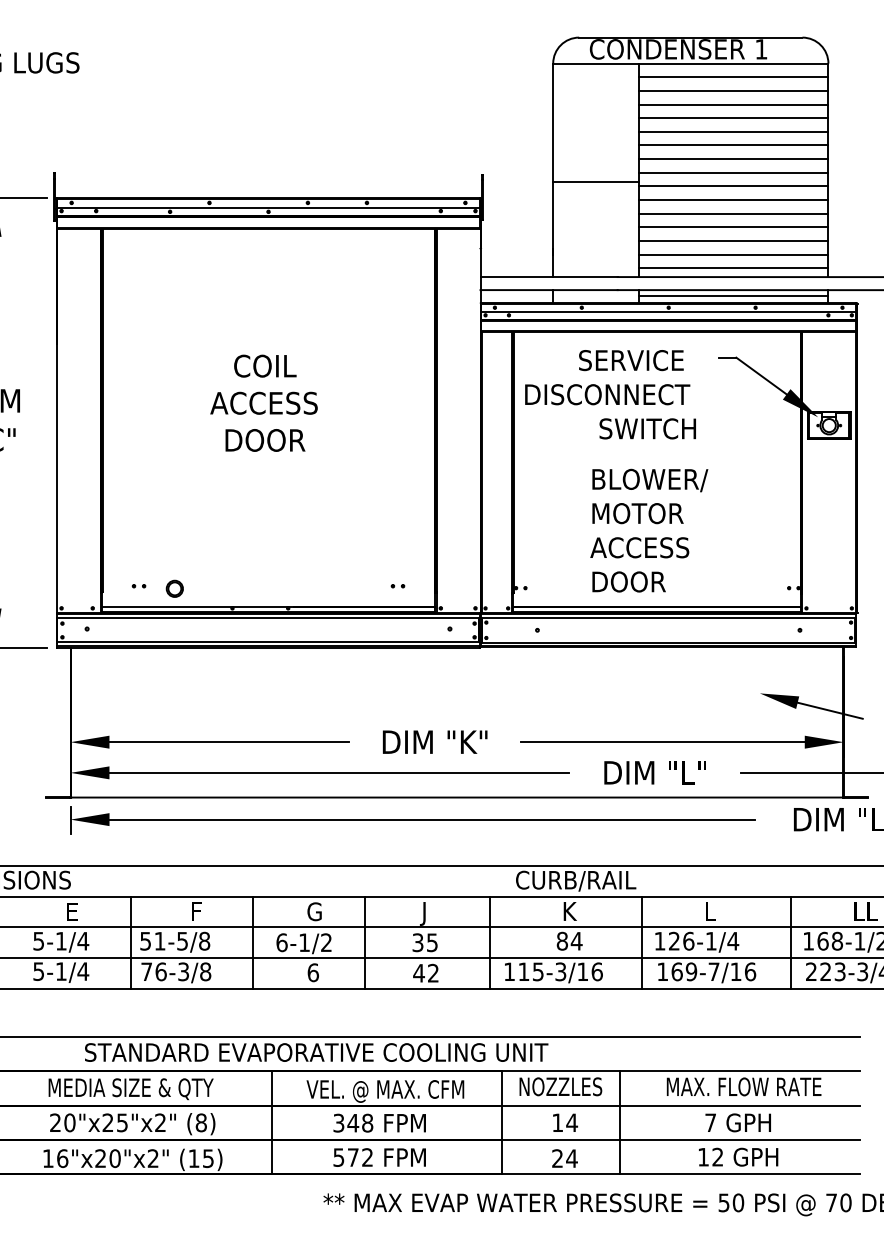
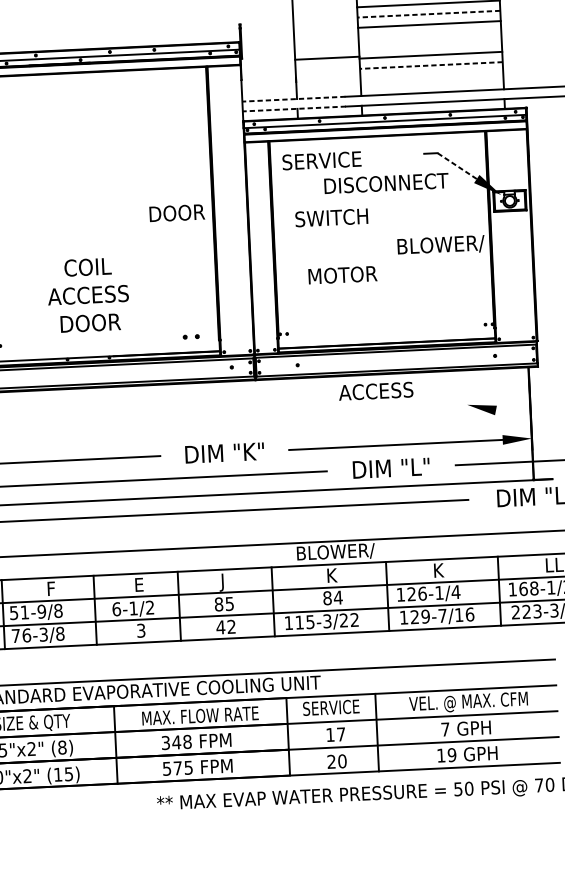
line: (733, 172) -> (428, 14), solid -> dashed
line: (595, 181) -> (326, 58), moved
line: (733, 200) -> (429, 35), removed
line: (733, 213) -> (430, 44), removed
line: (733, 240) -> (431, 65), solid -> dashed
line: (733, 254) -> (431, 75), removed
line: (733, 268) -> (432, 86), removed
line: (549, 277) -> (294, 99), solid -> dashed
line: (549, 290) -> (294, 109), solid -> dashed
line: (733, 295) -> (433, 106), removed
text: (631, 360) -> (322, 160), moved
line: (761, 375) -> (457, 165), solid -> dashed
text: (607, 394) -> (386, 183), moved
text: (263, 402) -> (87, 294), moved
text: (647, 428) -> (331, 217), moved
text: (650, 480) -> (441, 245), moved
text: (637, 513) -> (342, 275), moved
text: (639, 547) -> (375, 391), moved
text: (628, 581) -> (176, 212), moved
part: (397, 586) -> (190, 337), size x1.6
circle: (174, 588) -> (23, 346), removed
line: (829, 710) -> (520, 415), removed
text: (576, 880) -> (335, 552), CURB/RAIL -> BLOWER/
text: (314, 911) -> (140, 584), G -> E
text: (711, 911) -> (438, 570), L -> K
text: (182, 940) -> (41, 611), 51-5/8 -> 51-9/8
text: (417, 942) -> (218, 604), 35 -> 85
text: (589, 971) -> (348, 620), 115-3/16 -> 115-3/22
text: (676, 971) -> (414, 616), 169-7/16 -> 129-7/16
text: (312, 972) -> (140, 630), 6 -> 3
text: (560, 1086) -> (331, 707), NOZZLES -> SERVICE
text: (742, 1088) -> (468, 702), MAX. FLOW RATE -> VEL. @ MAX. CFM
text: (385, 1091) -> (199, 717), VEL. @ MAX. CFM -> MAX. FLOW RATE
text: (572, 1122) -> (341, 734), 14 -> 17
text: (367, 1157) -> (188, 767), 572 -> 575
text: (717, 1157) -> (451, 755), 12 -> 19
text: (571, 1158) -> (342, 761), 24 -> 20

